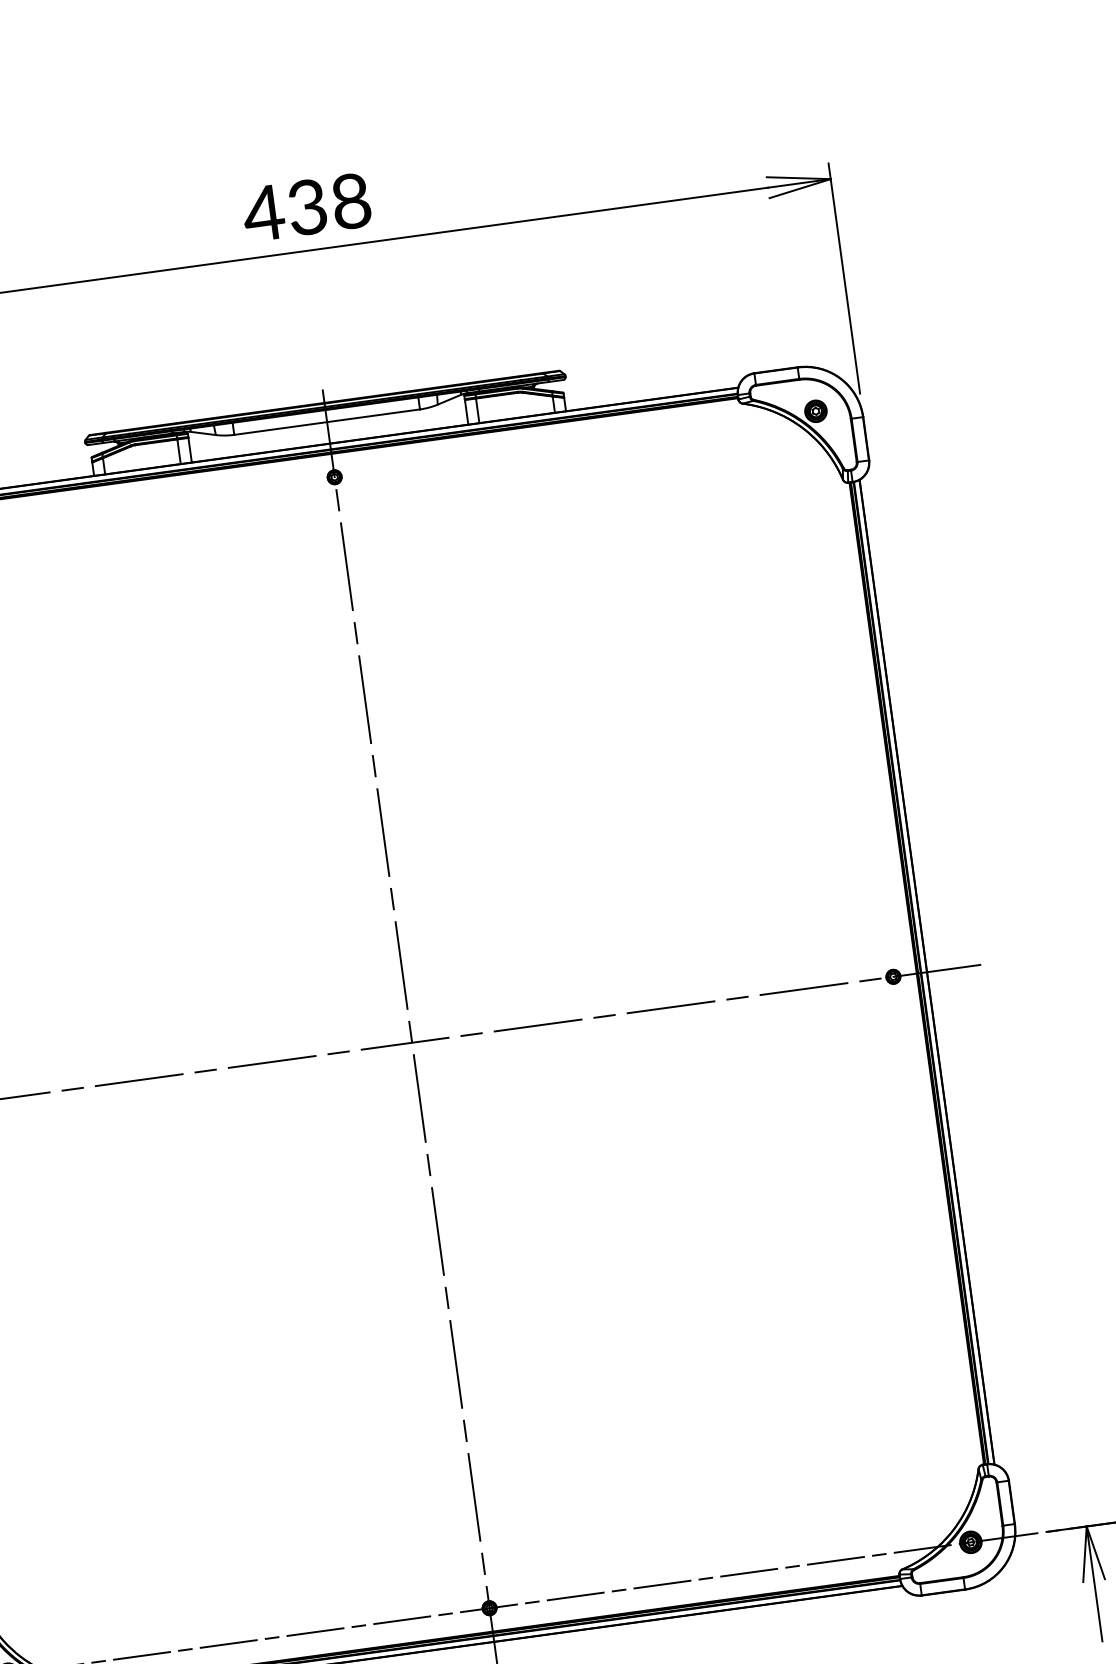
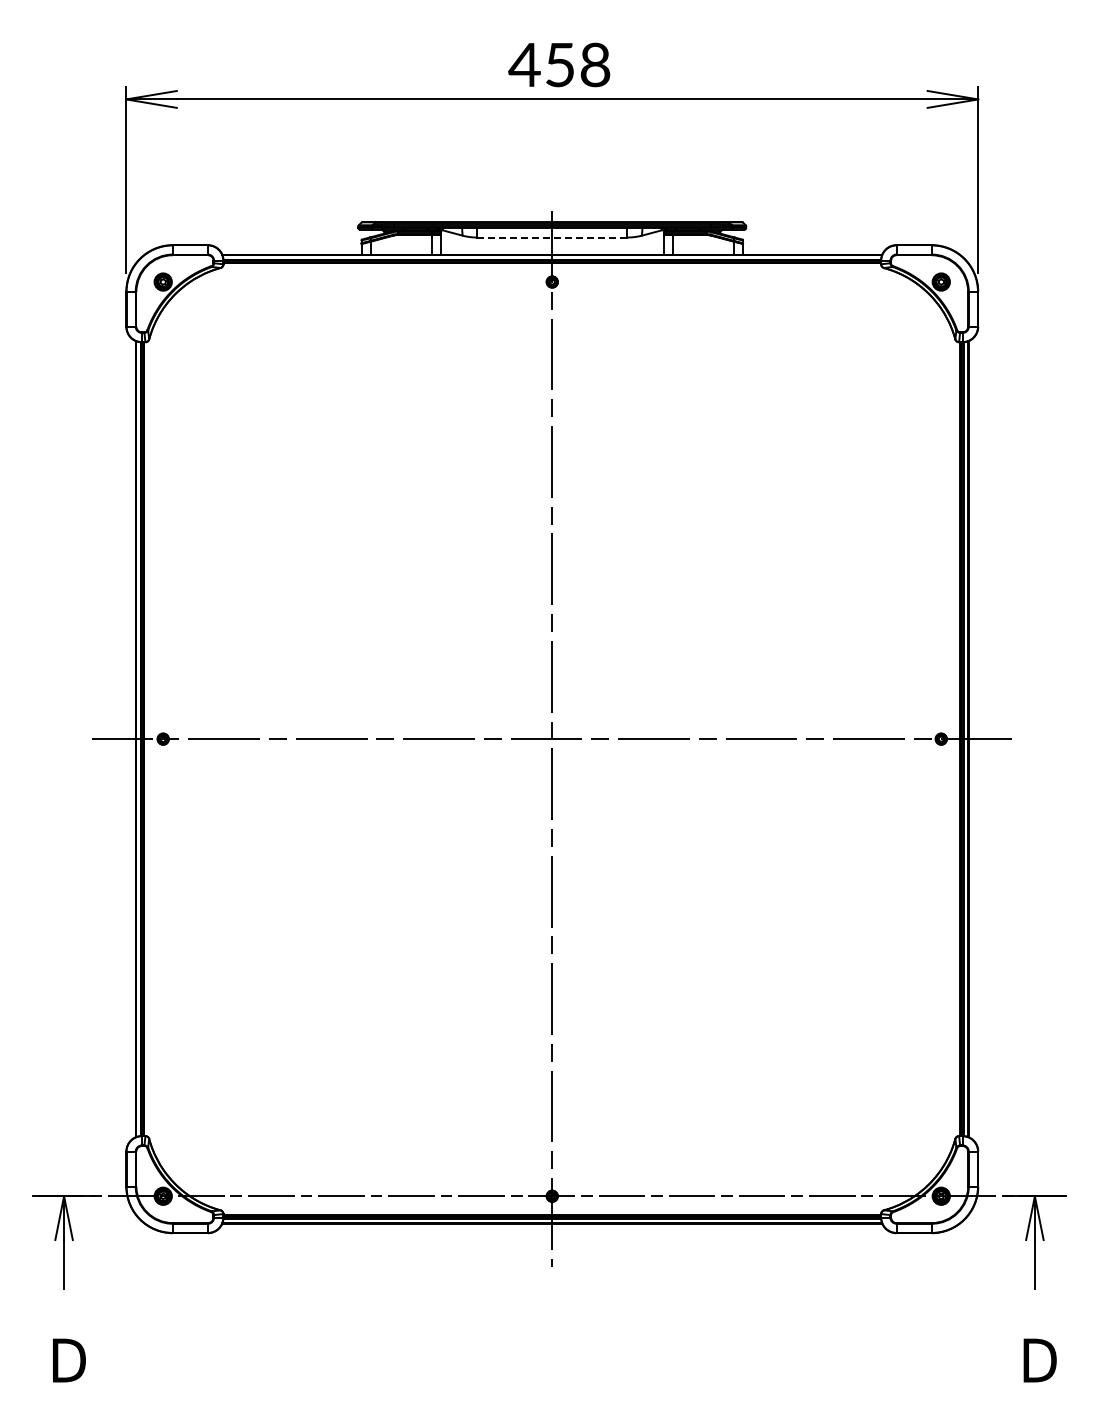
text: (306, 206) -> (559, 64), 438 -> 458
line: (327, 422) -> (552, 237), solid -> dashed

